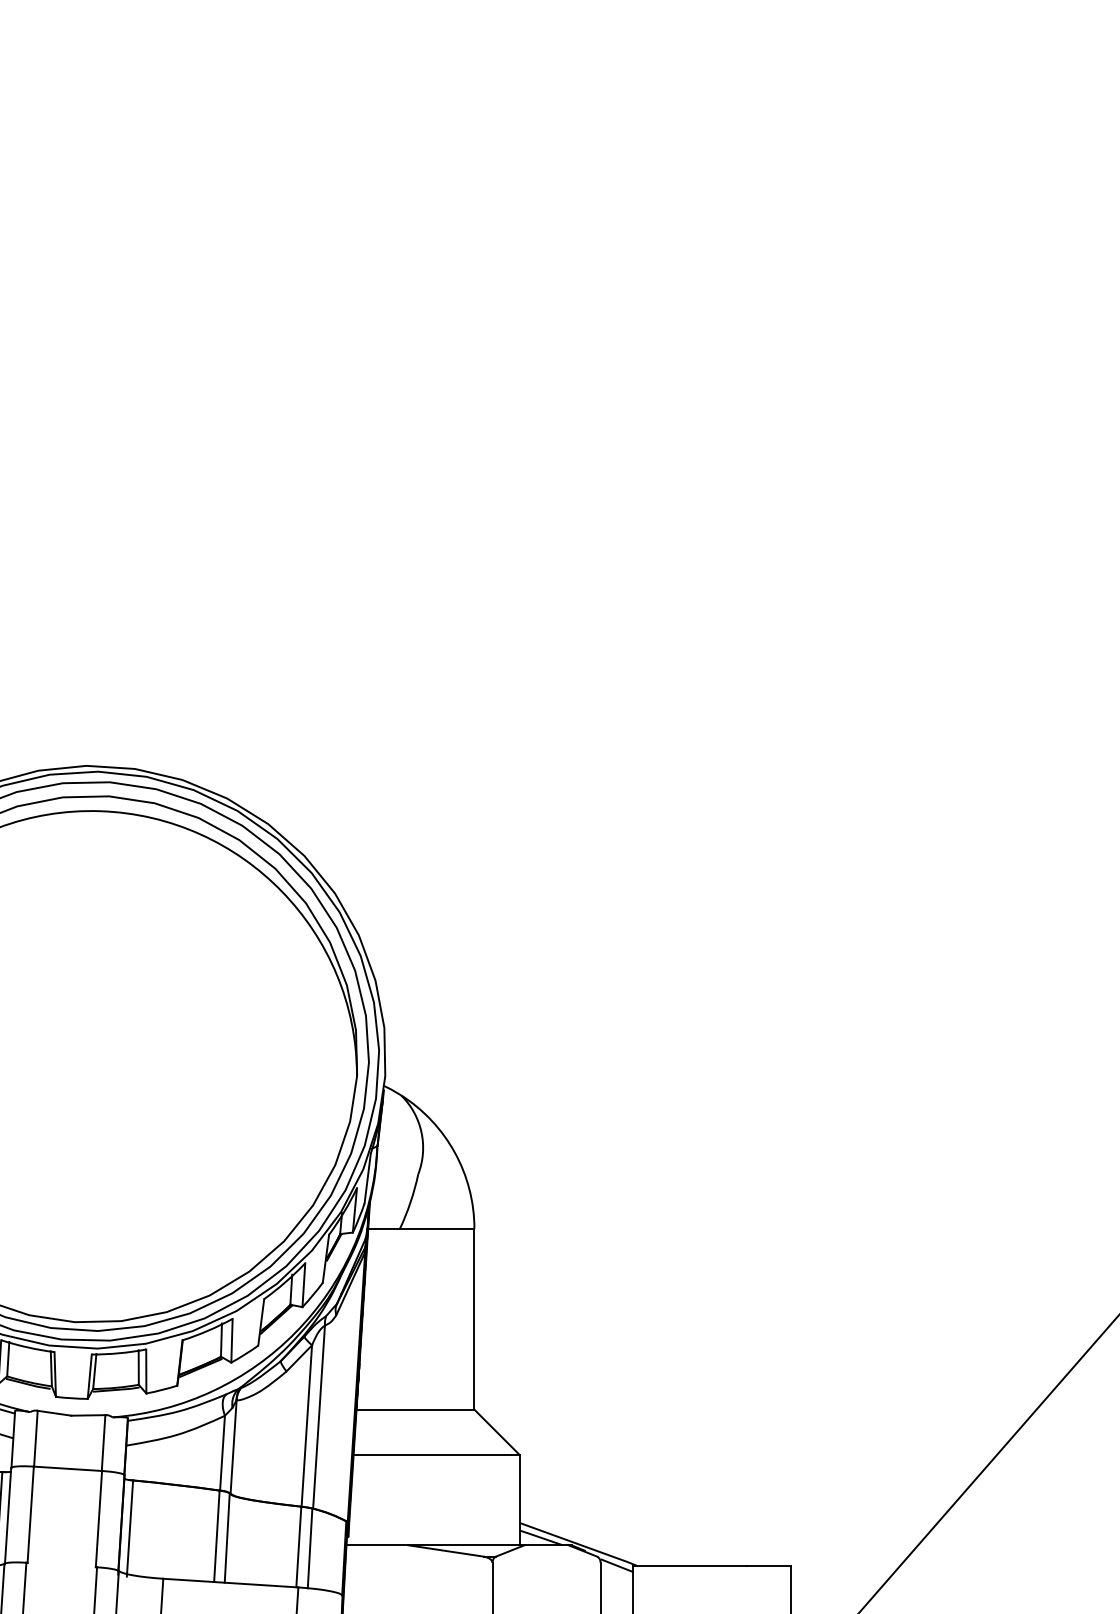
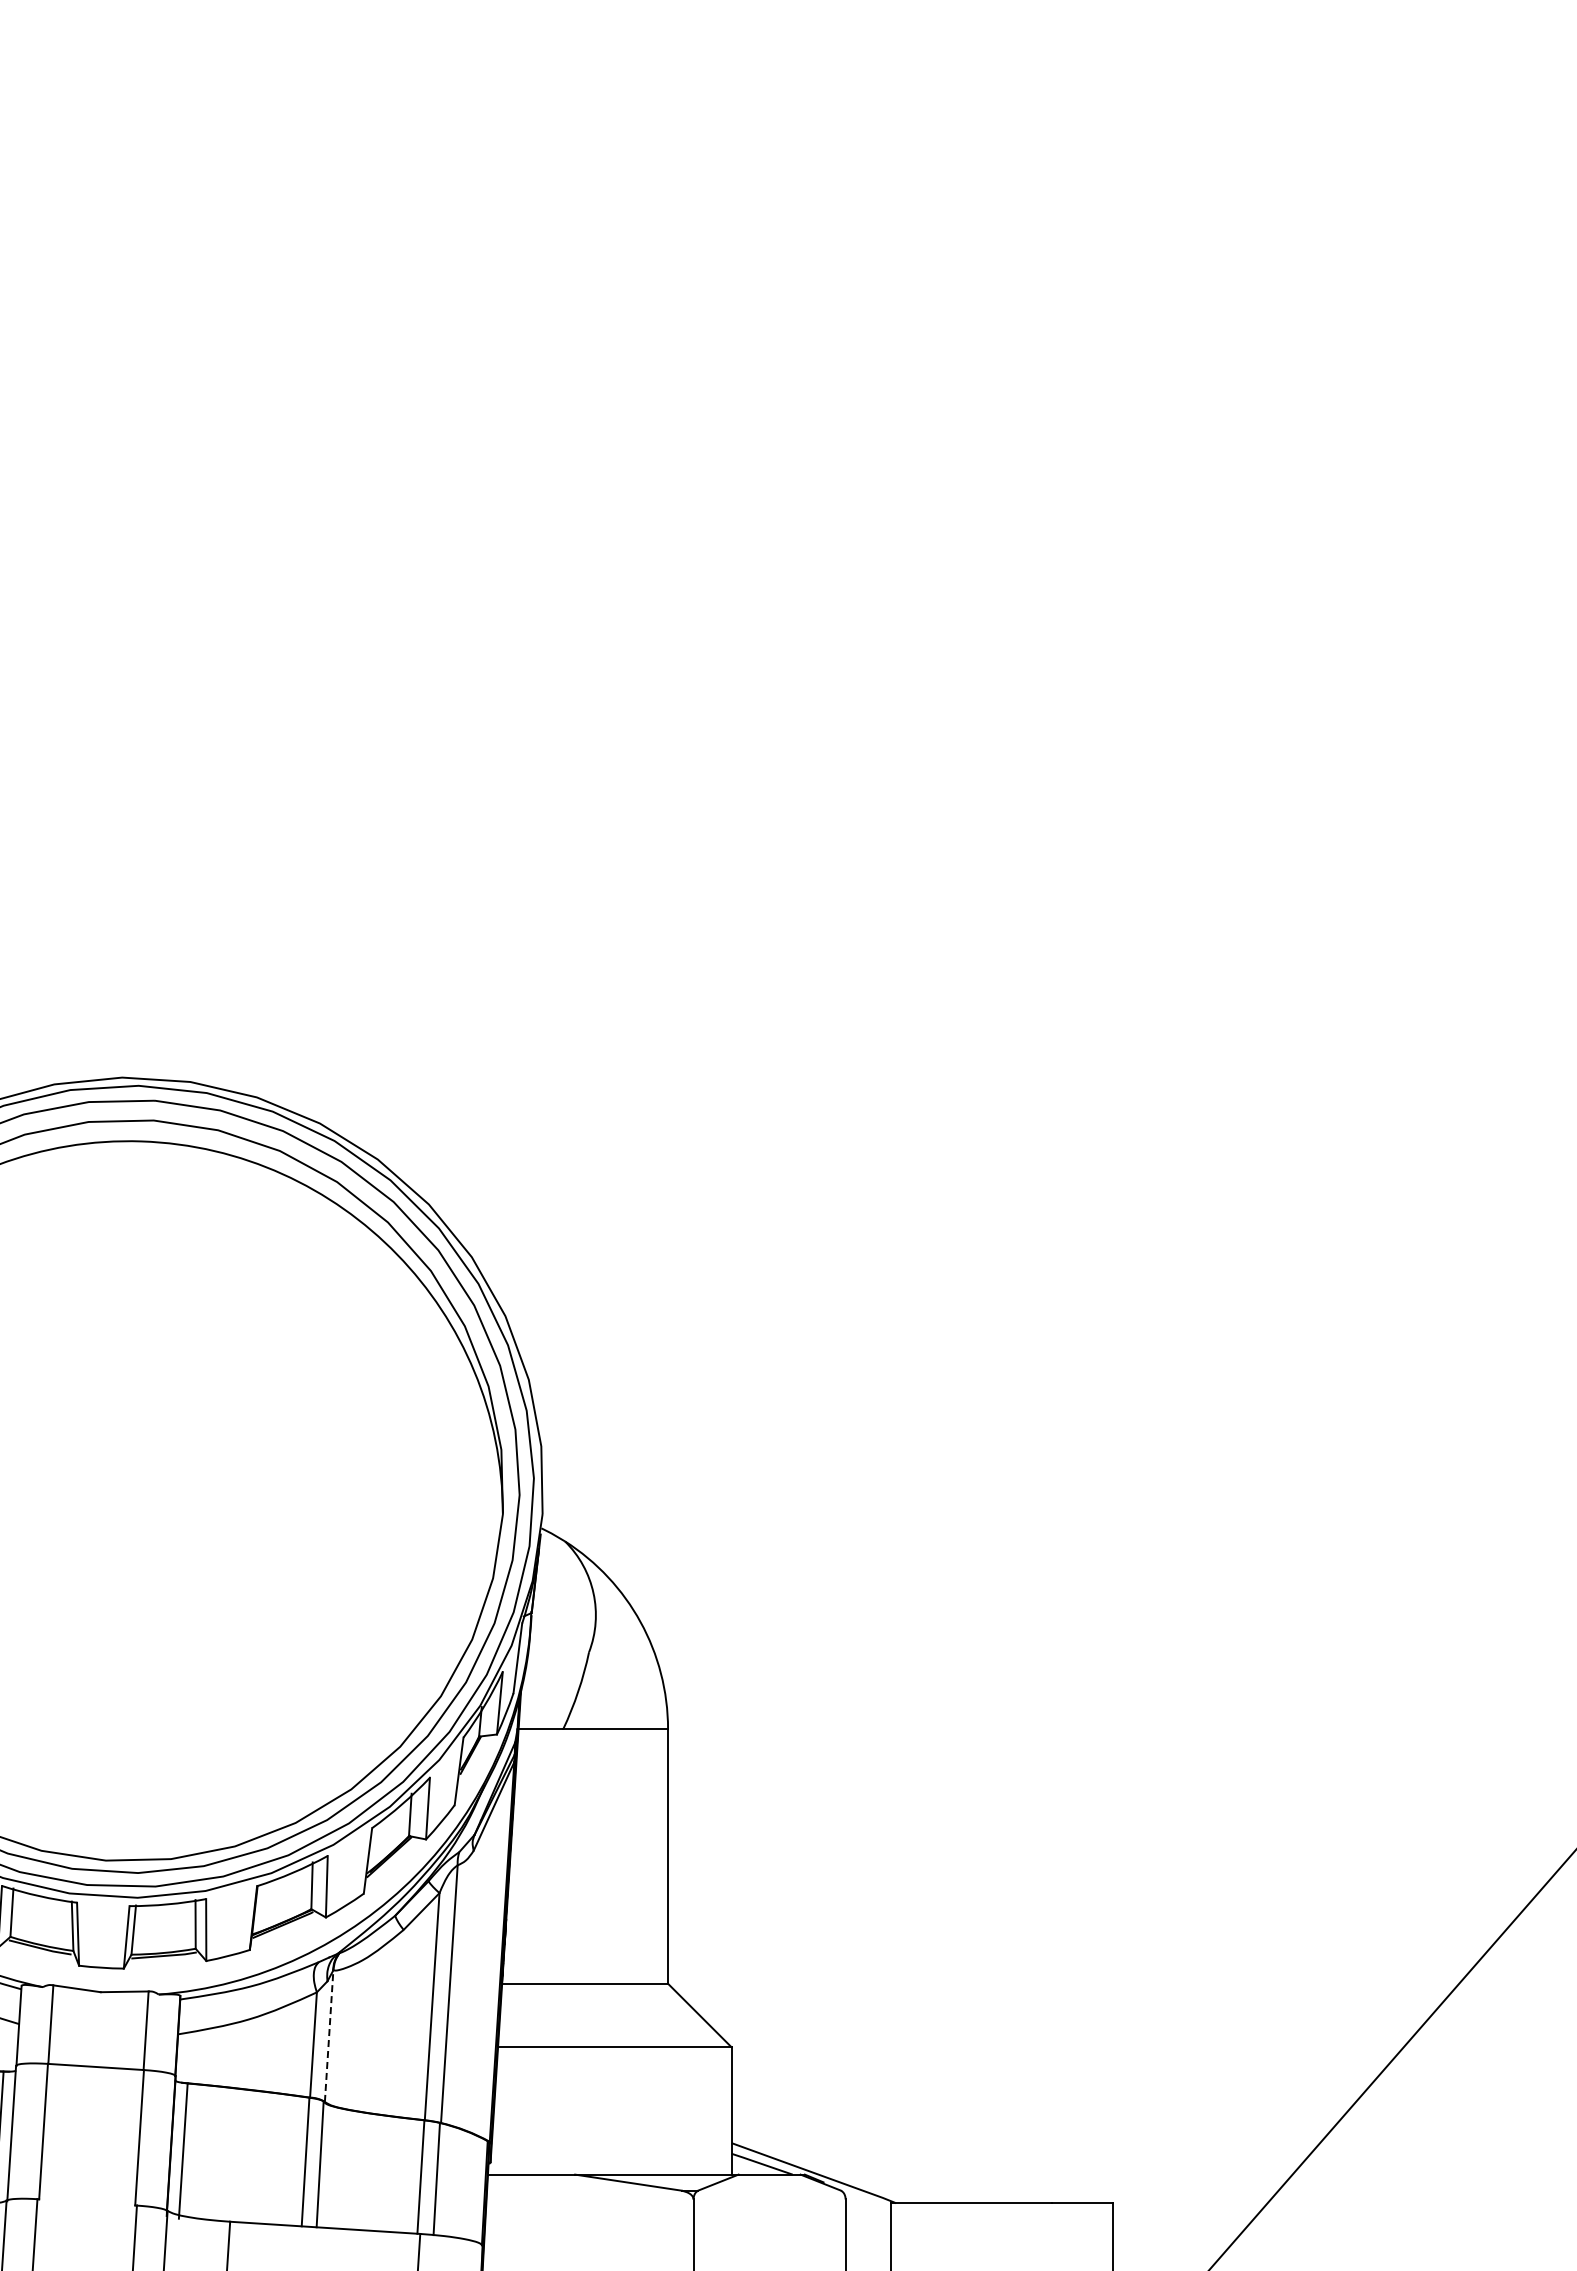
line: (233, 1446) -> (329, 2035), solid -> dashed
line: (616, 1565) -> (868, 2202), removed

